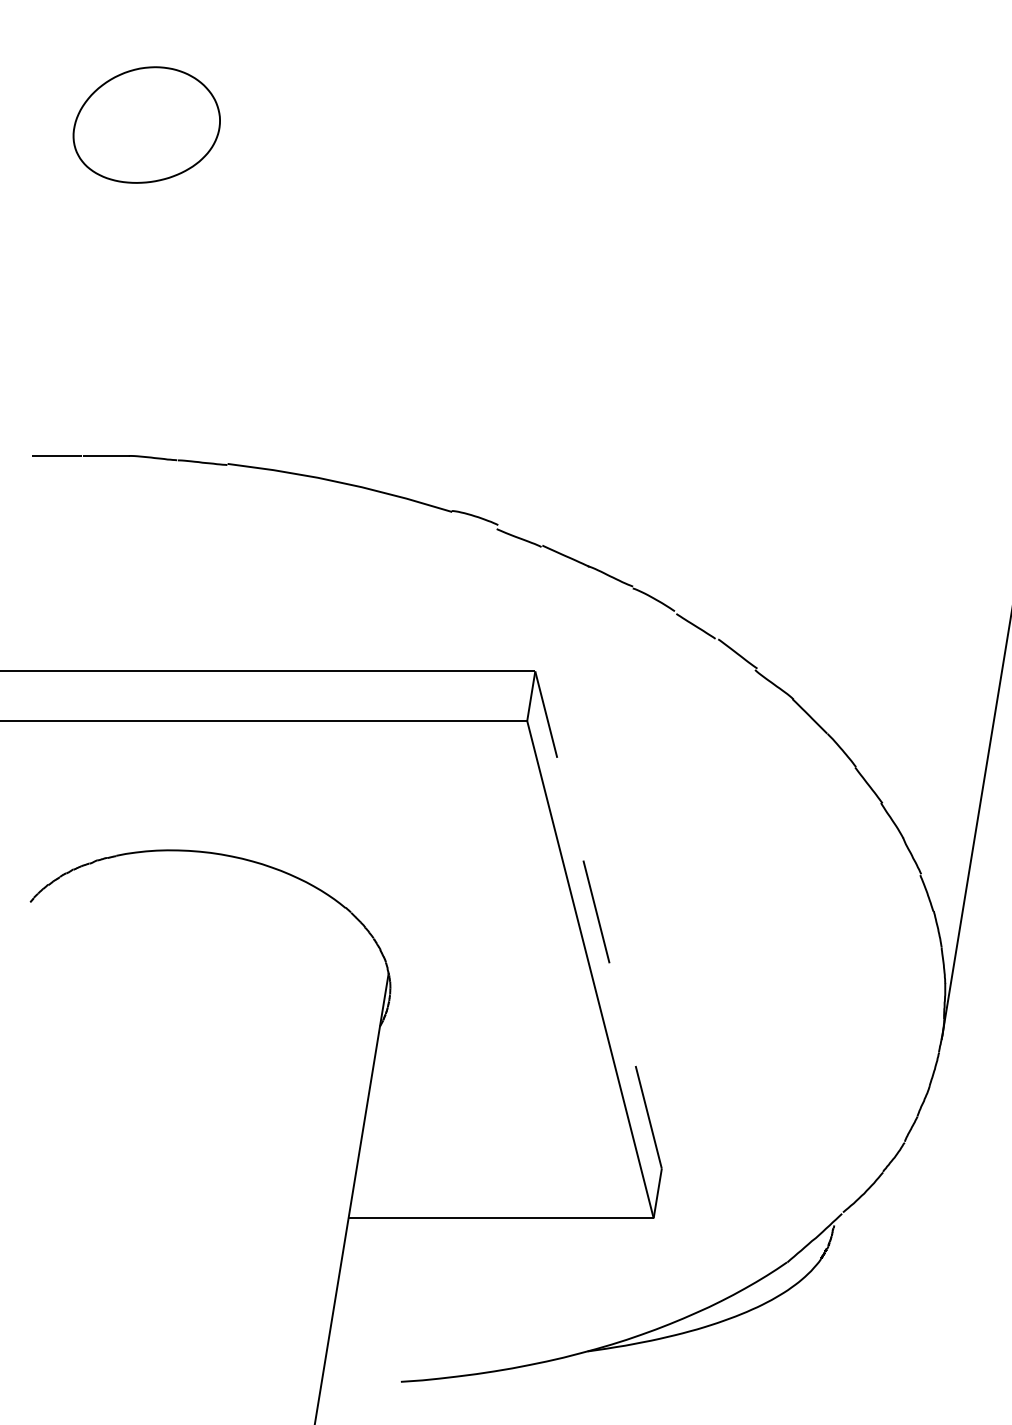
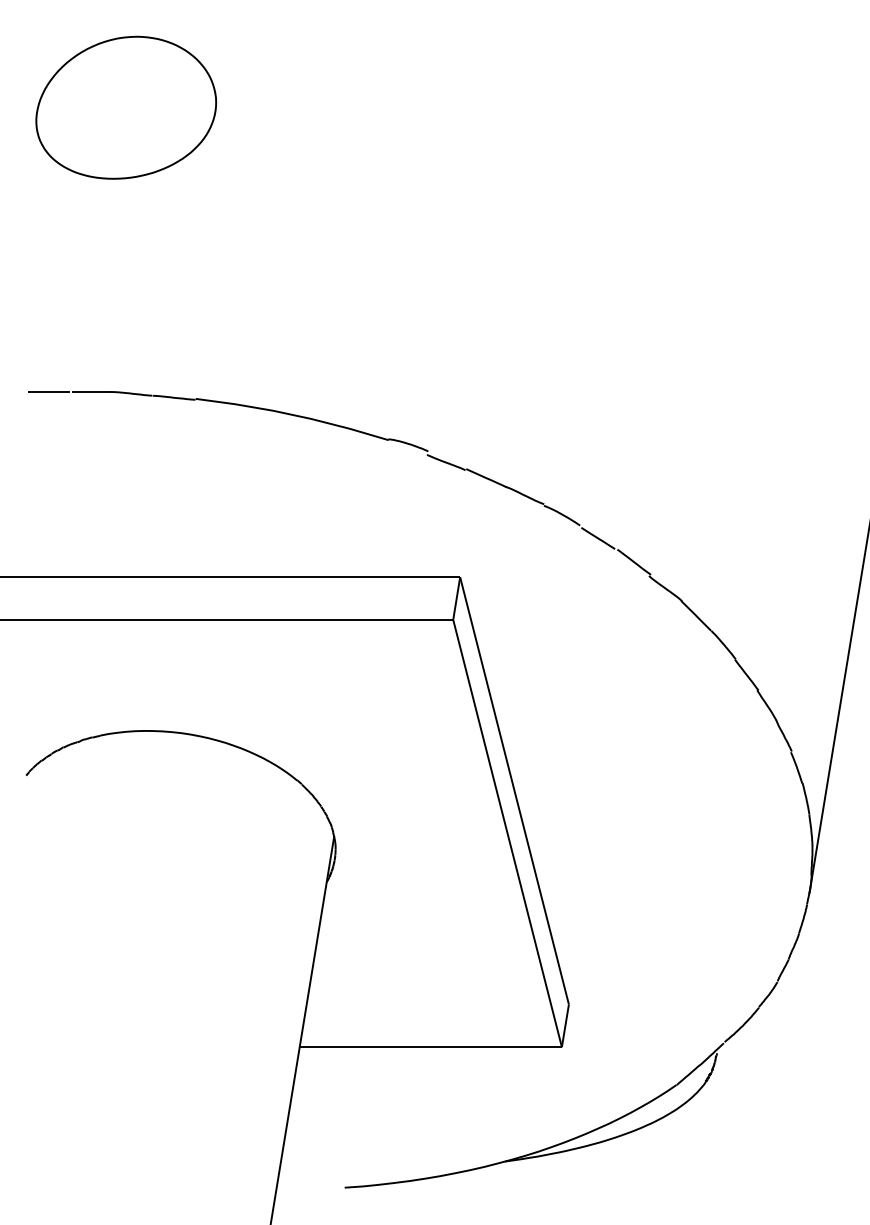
part: (146, 124) -> (126, 107), size x1.43
line: (598, 919) -> (514, 790), dashed -> solid

